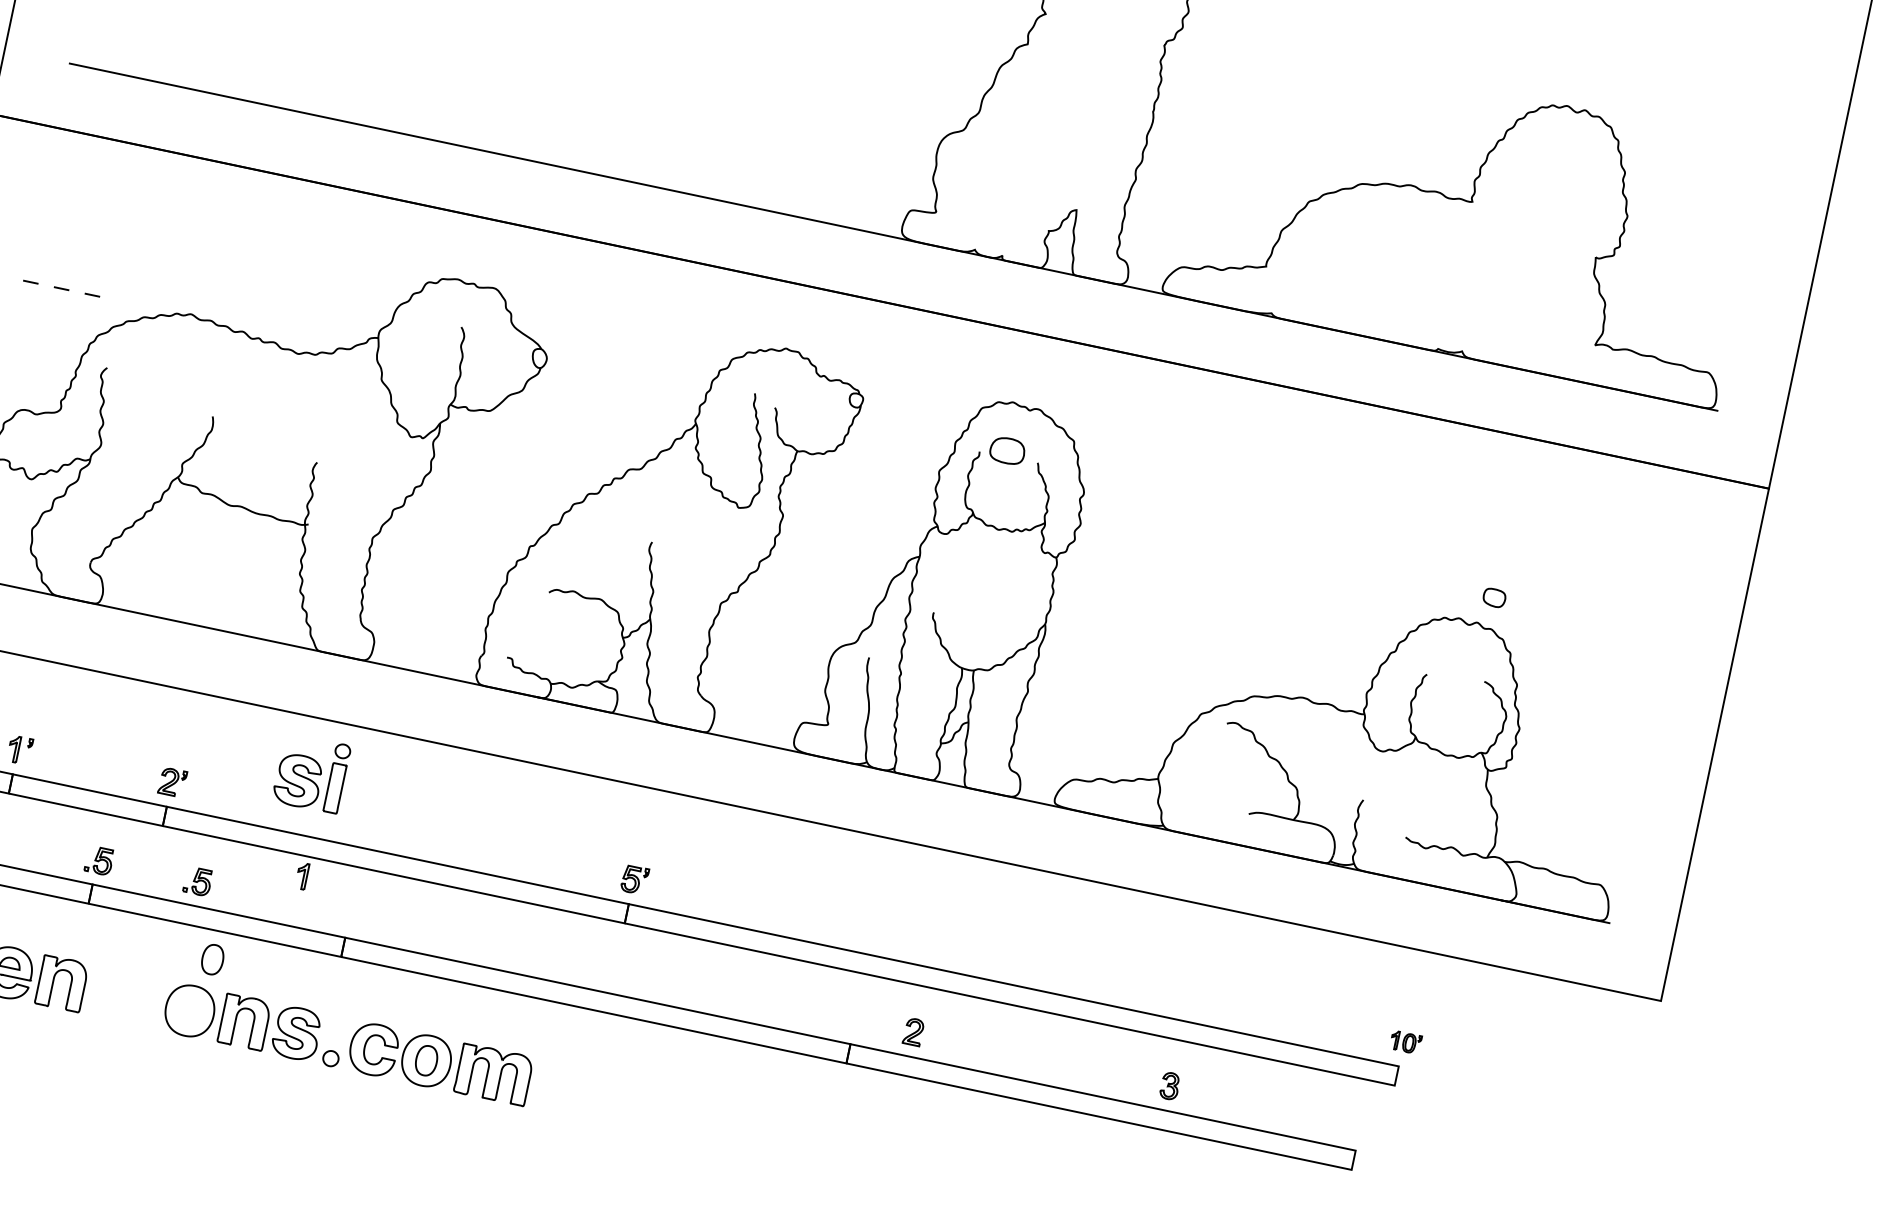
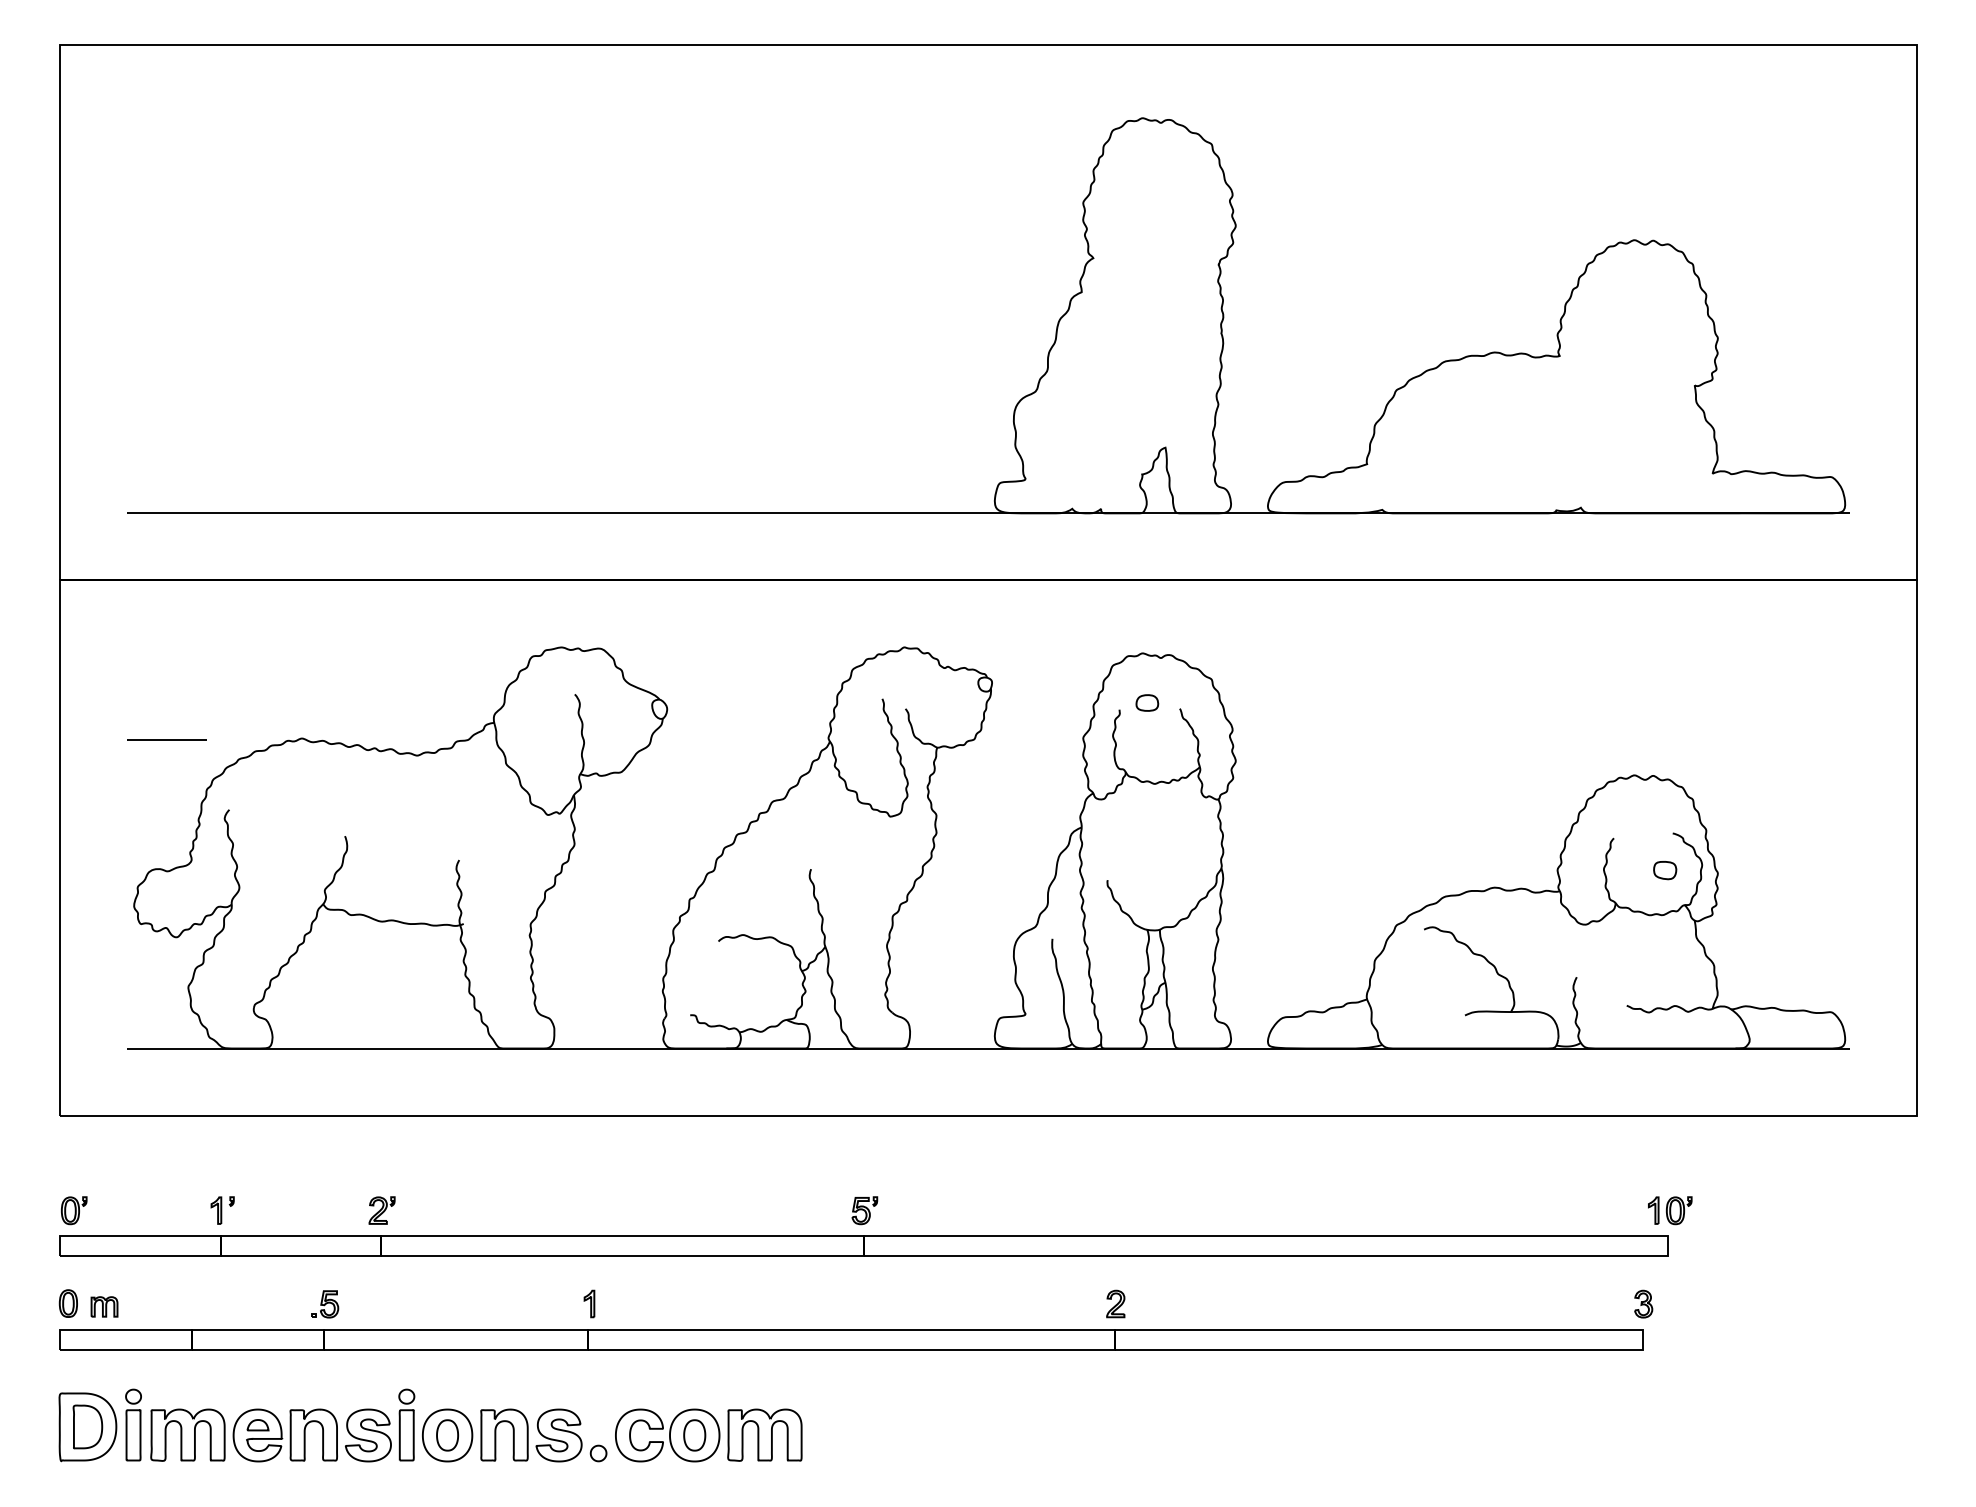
line: (62, 289) -> (167, 740), dashed -> solid
part: (1007, 450) -> (1147, 702), size x0.62
part: (1494, 597) -> (1665, 870), moved
part: (311, 773) -> (380, 1425), moved
part: (302, 875) -> (589, 1303), moved
part: (198, 881) -> (428, 1304), removed
part: (212, 959) -> (447, 1435), moved
part: (913, 1031) -> (1115, 1303), moved
part: (1406, 1042) -> (1670, 1210), size x1.43
part: (1170, 1085) -> (1643, 1303), moved

